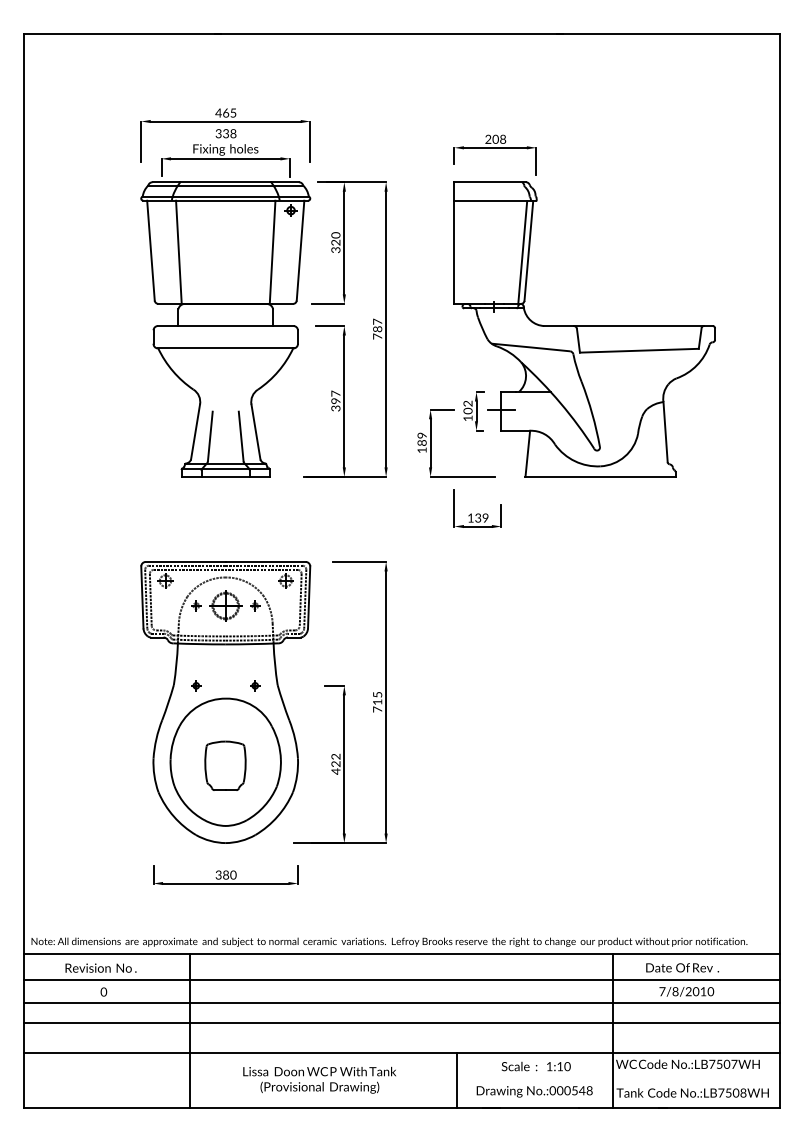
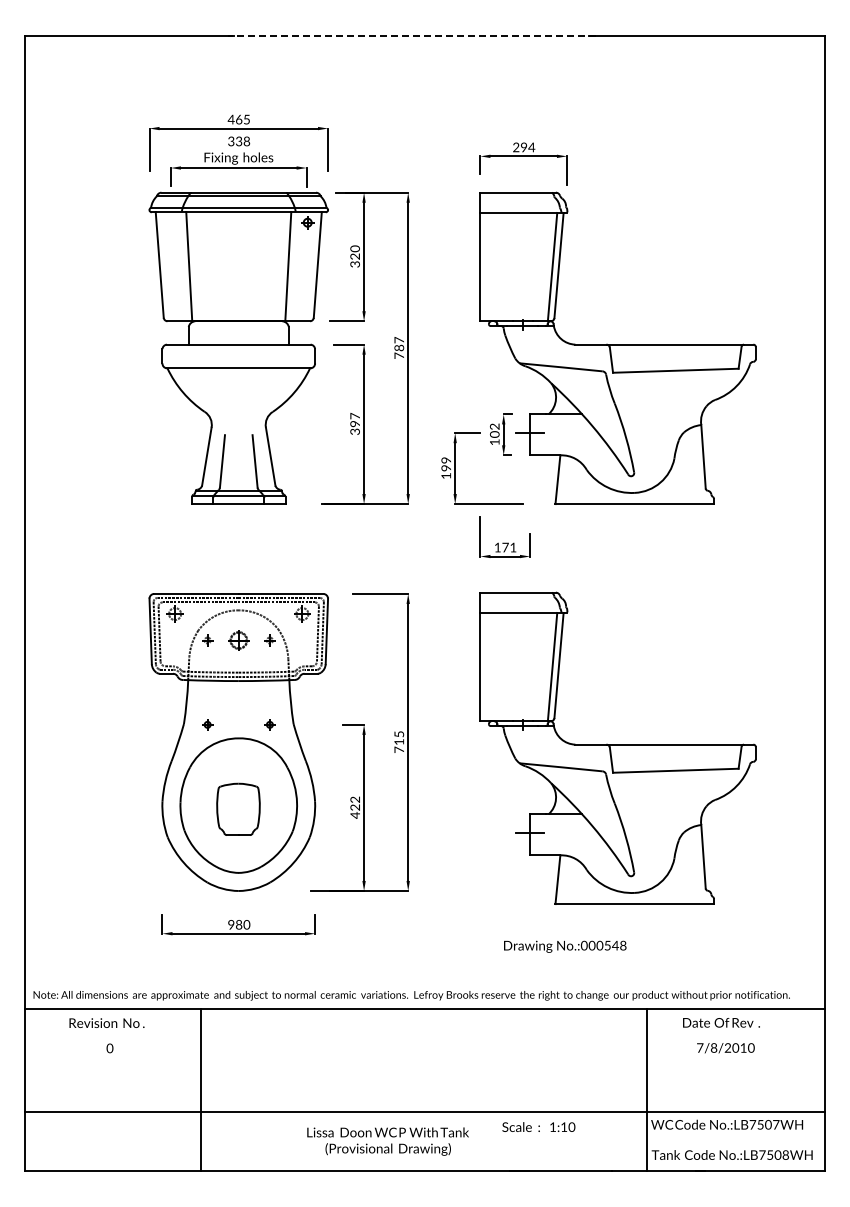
line: (389, 34) -> (411, 36), solid -> dashed
text: (499, 139) -> (527, 147), 208 -> 294
text: (423, 443) -> (447, 468), 189 -> 199
text: (481, 518) -> (509, 547), 139 -> 171
part: (225, 606) -> (238, 640), size x0.6
part: (584, 707) -> (617, 747), added
text: (218, 875) -> (231, 925), 380 -> 980
line: (401, 980) -> (424, 1036), removed
line: (401, 1002) -> (424, 1059), removed
line: (401, 1023) -> (424, 1081), removed
text: (535, 1065) -> (538, 1126), moved
text: (319, 1080) -> (387, 1141), moved
line: (457, 1080) -> (483, 1141), removed
text: (534, 1091) -> (565, 946), moved

